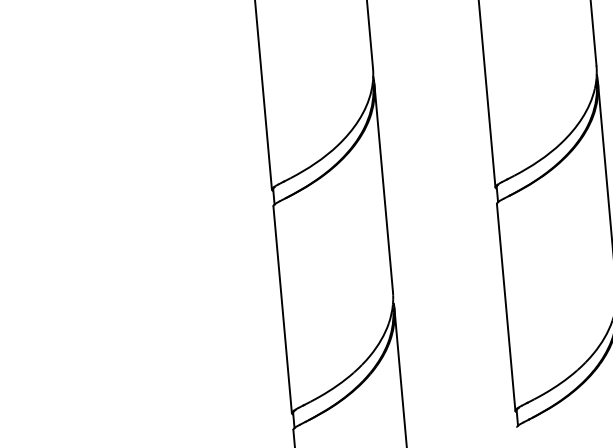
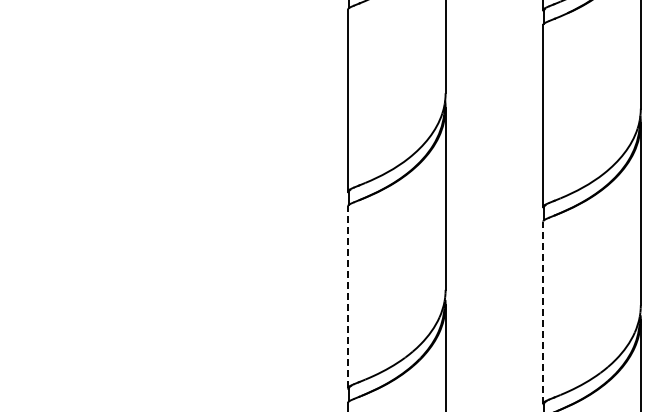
line: (506, 307) -> (543, 312), solid -> dashed
line: (282, 310) -> (347, 297), solid -> dashed

